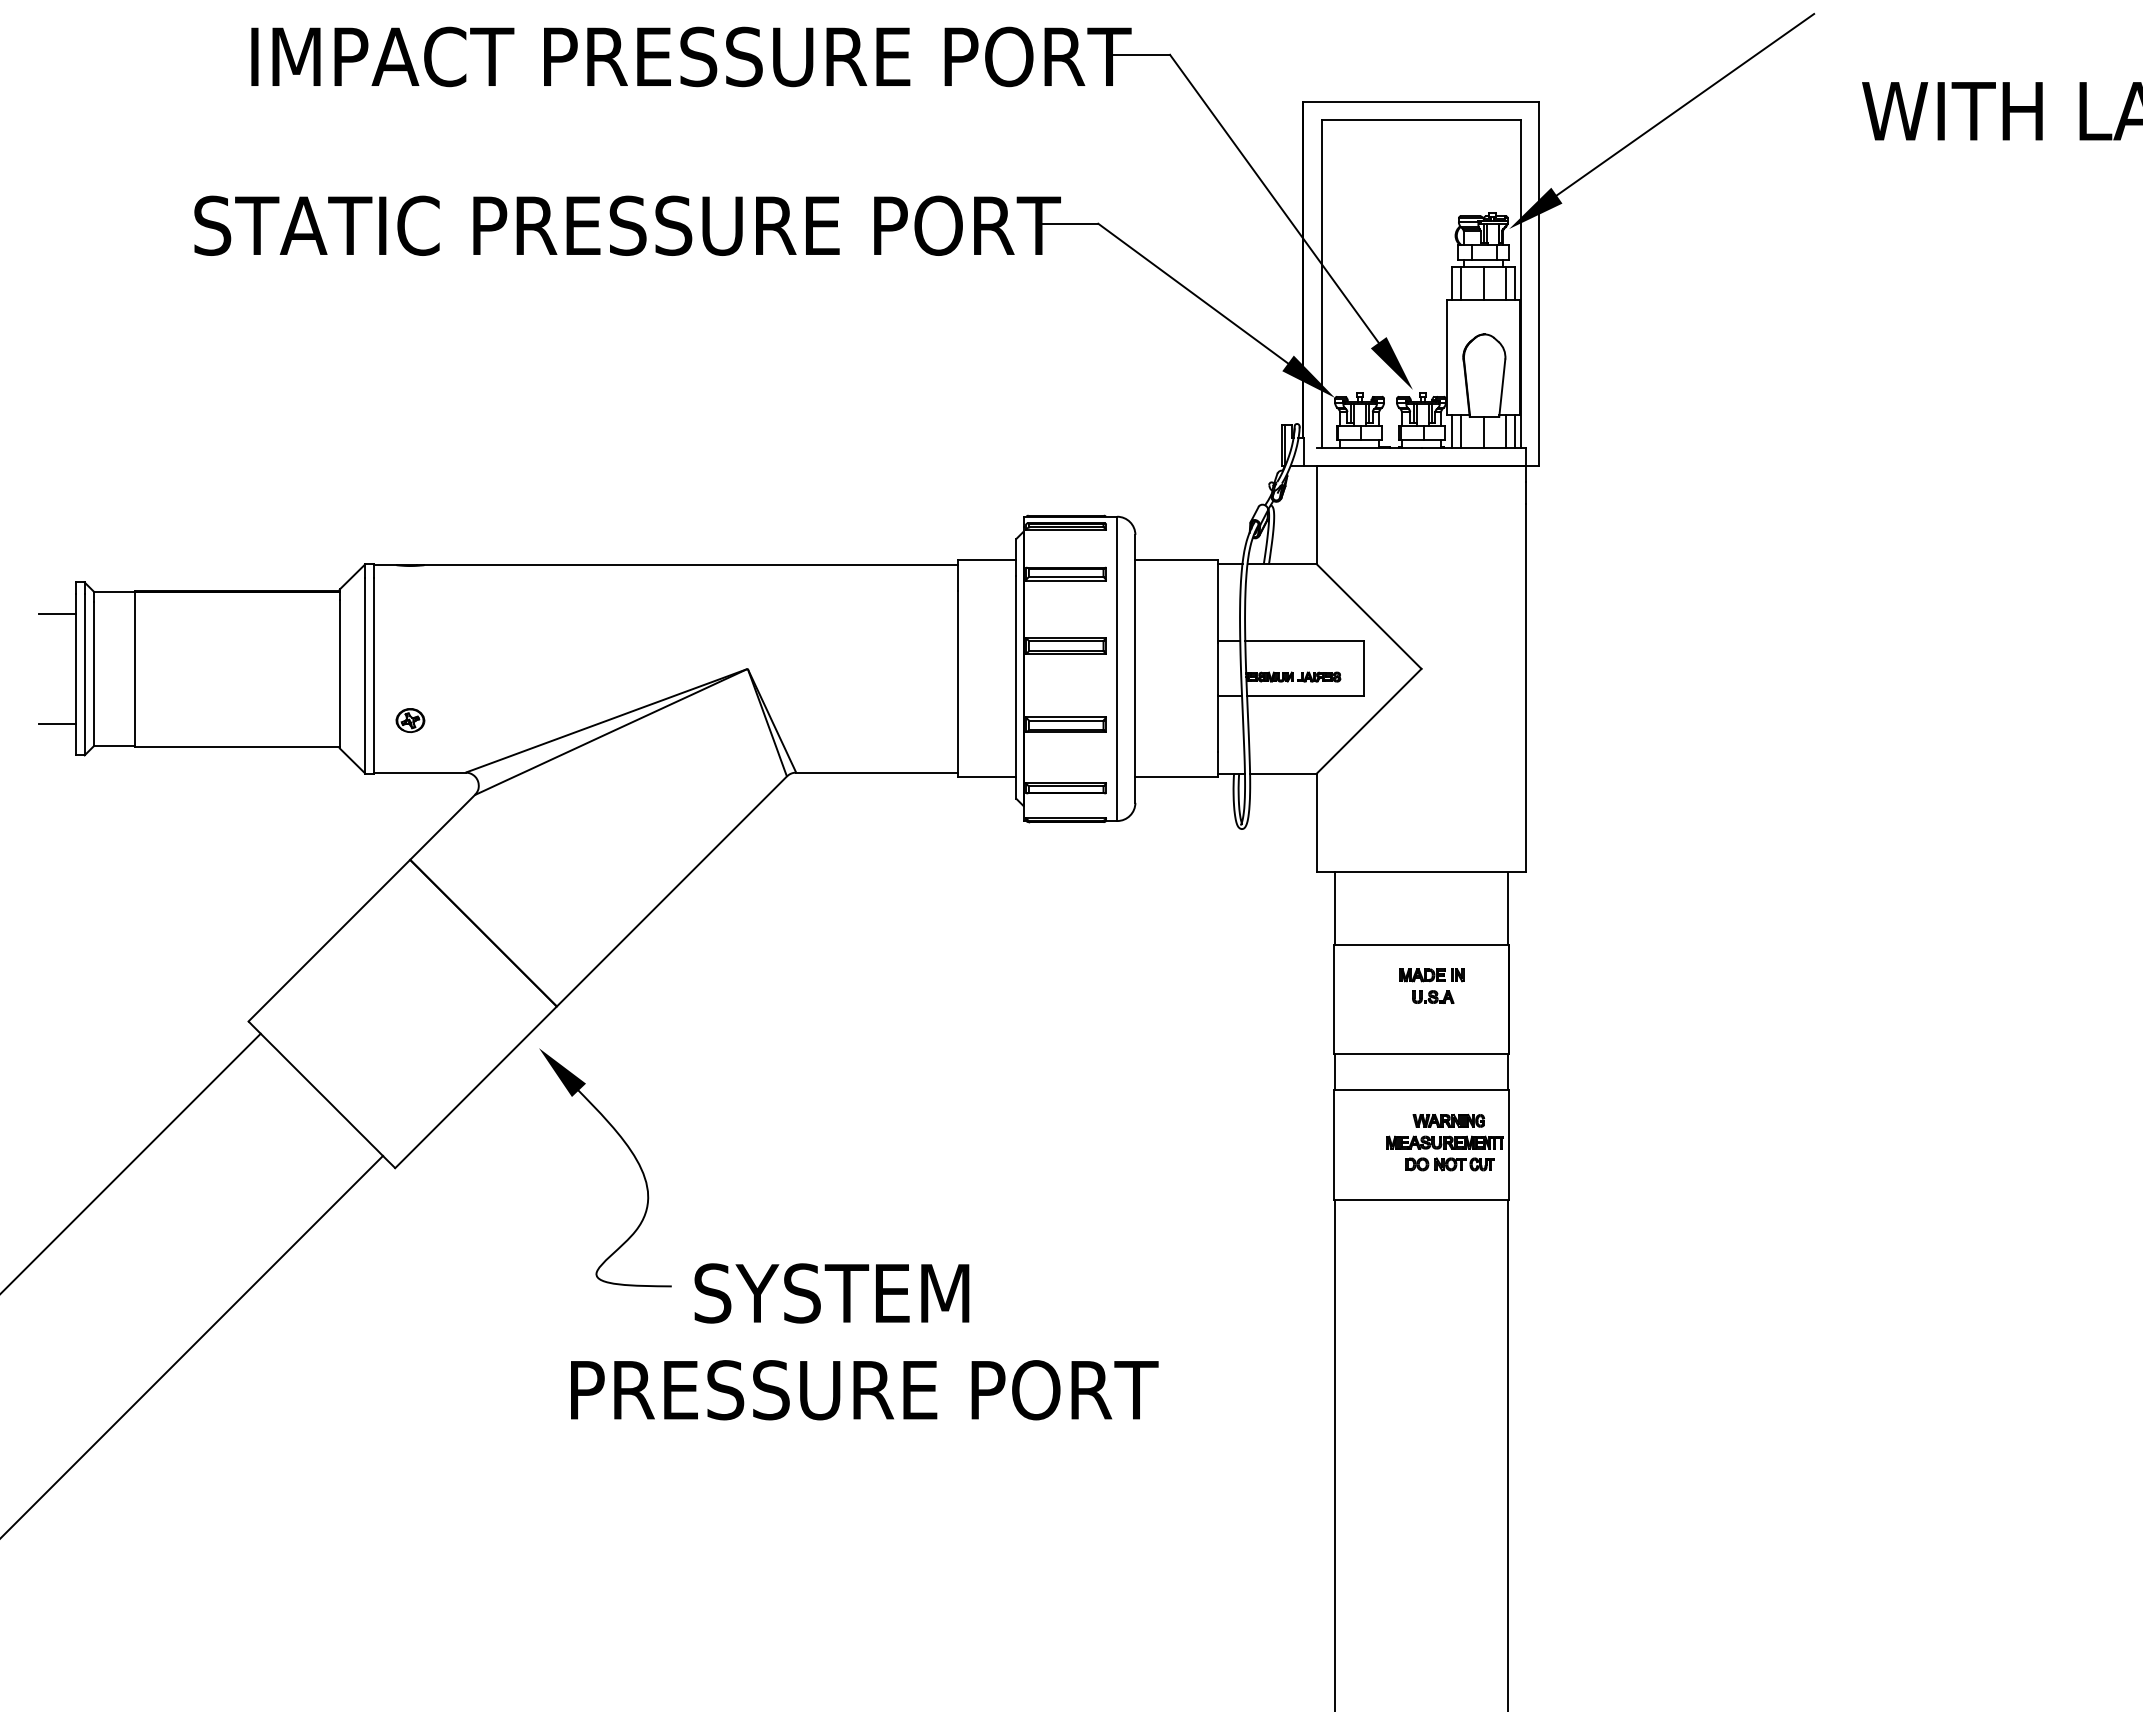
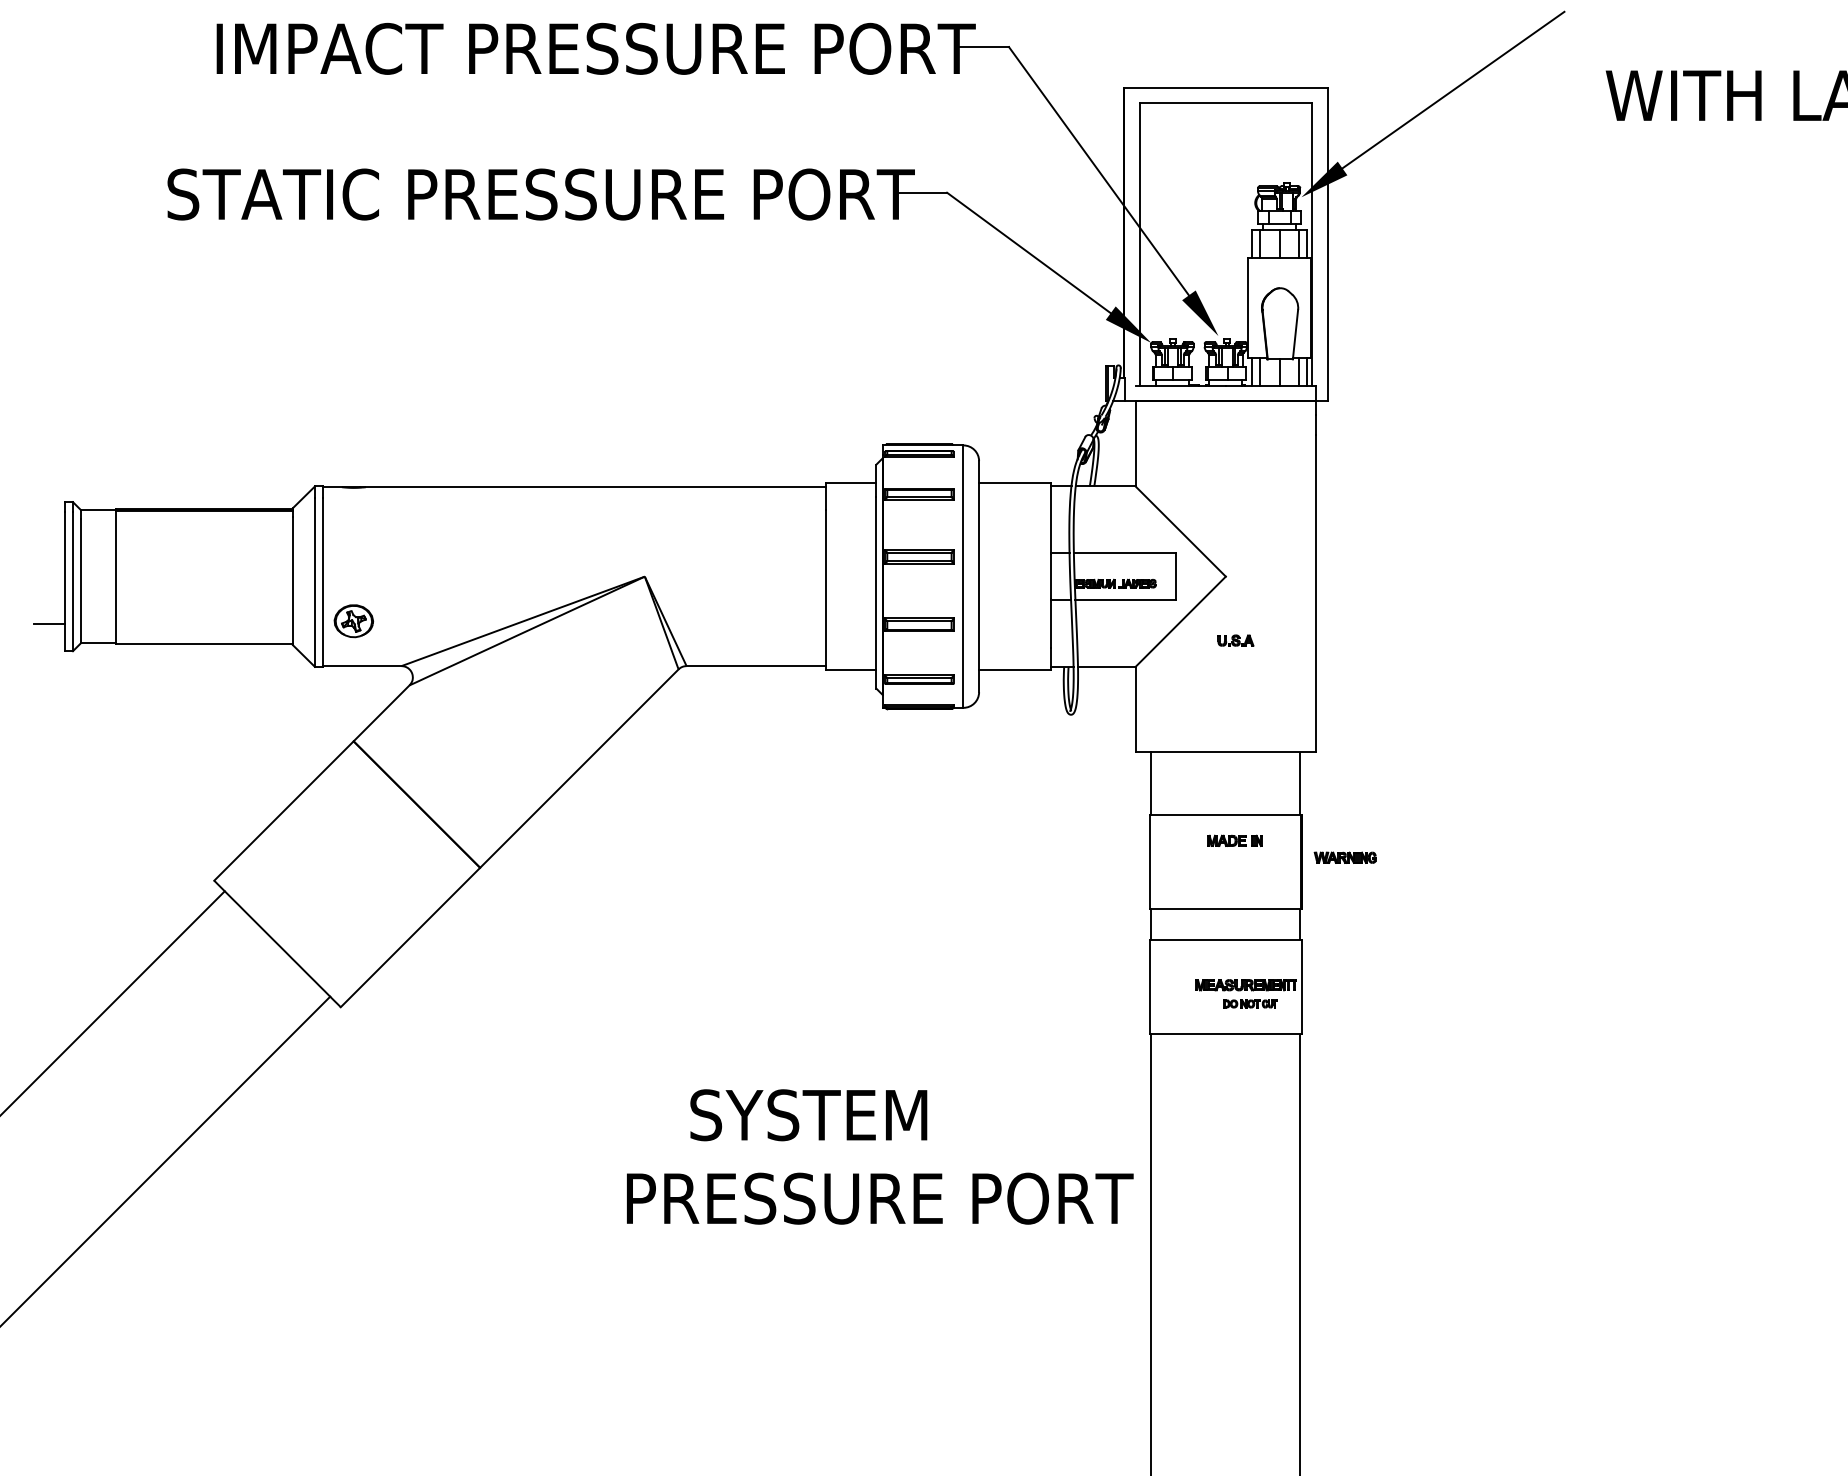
line: (57, 613) -> (49, 528), removed
part: (410, 720) -> (353, 621), size x1.6
part: (1433, 996) -> (1236, 640), moved
part: (1448, 1120) -> (1344, 857), moved
part: (629, 1150) -> (542, 991), removed
part: (1449, 1164) -> (1249, 1004), size x0.7
text: (831, 1293) -> (808, 1115), moved
text: (864, 1390) -> (880, 1198), moved

